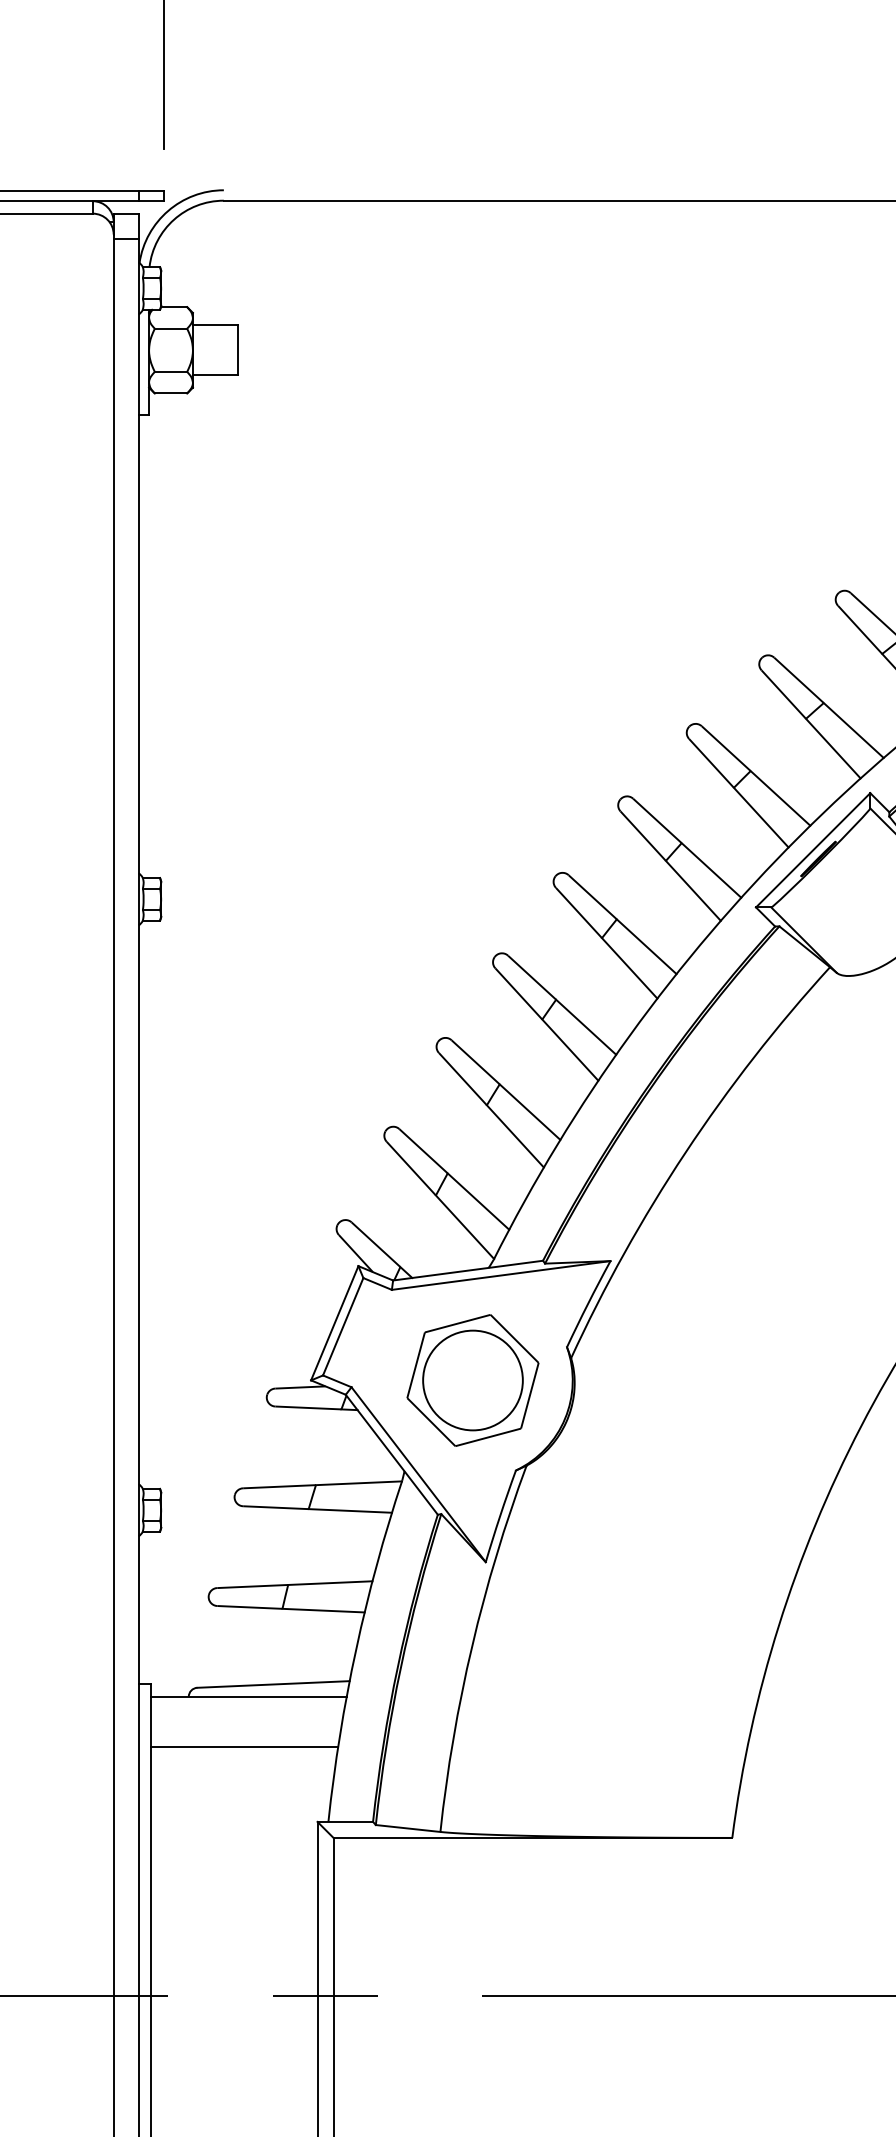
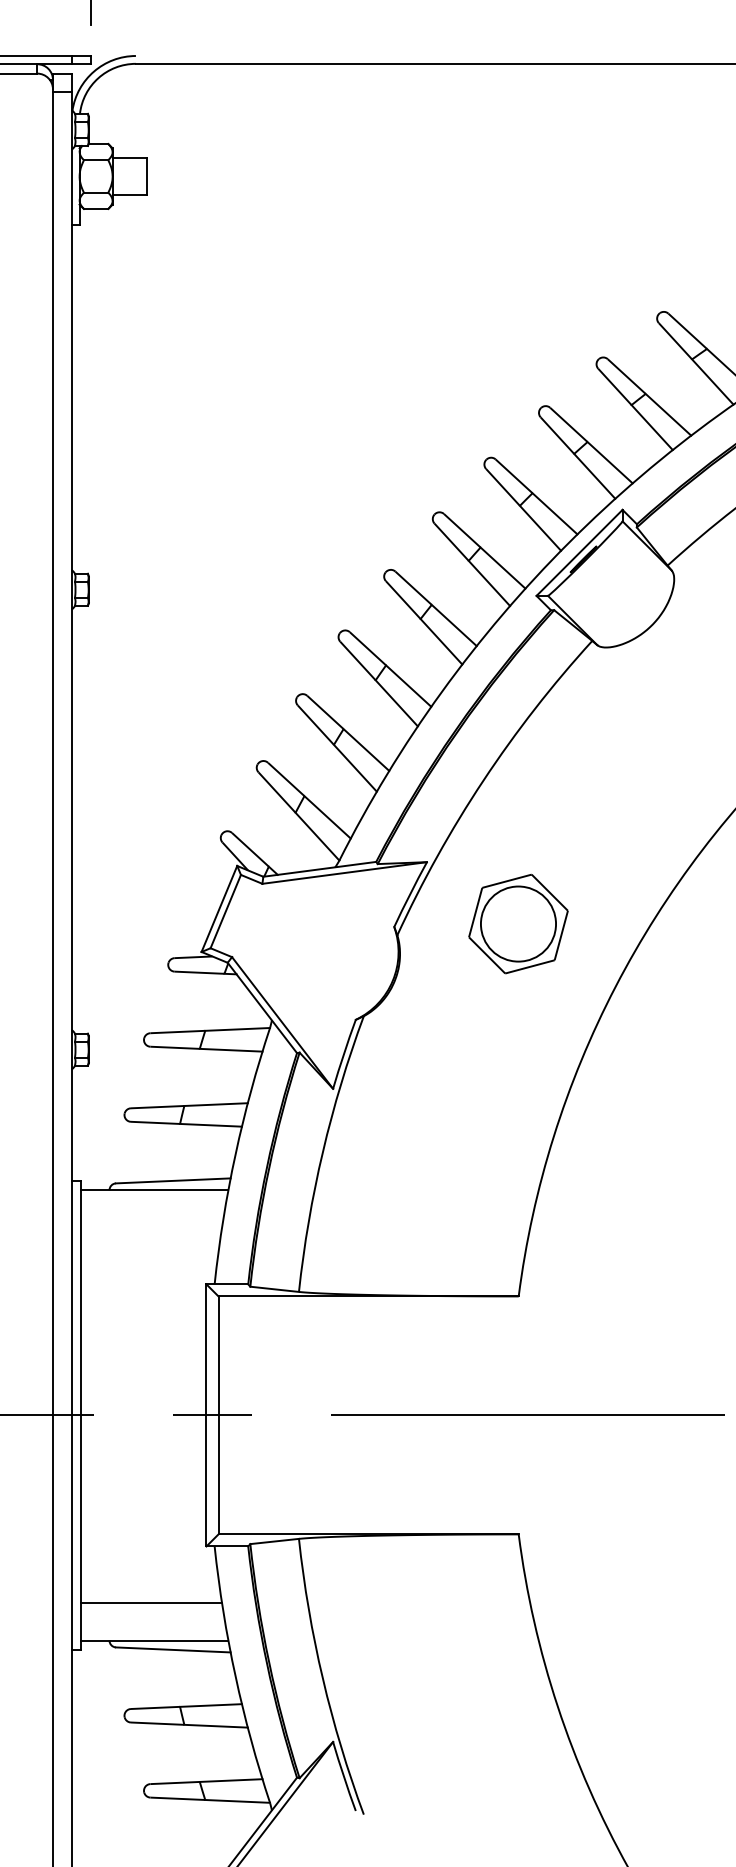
part: (473, 1379) -> (518, 923), moved
line: (244, 1746) -> (151, 1227), removed

